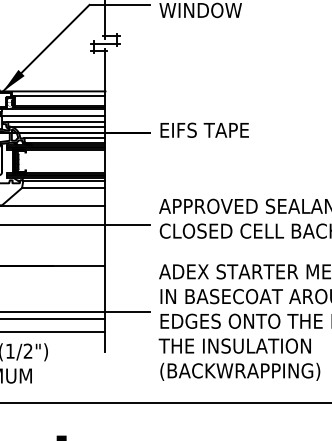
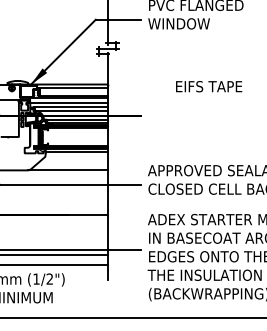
text: (205, 130) -> (209, 86), moved
line: (63, 187) -> (76, 156), removed

